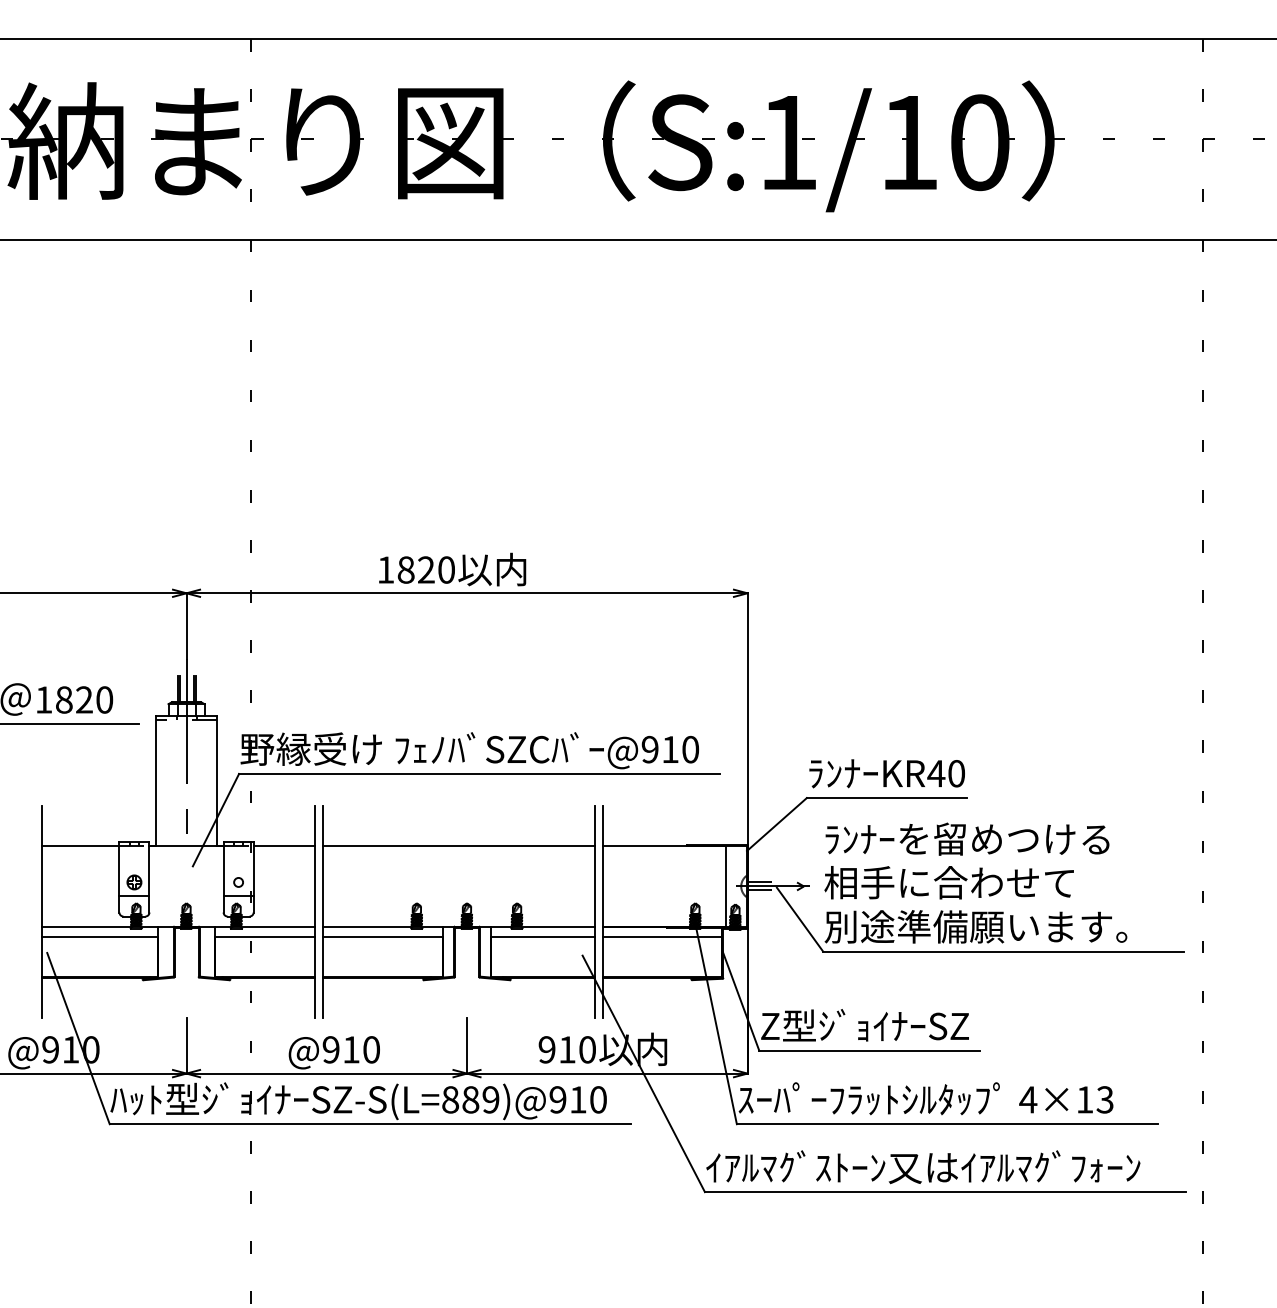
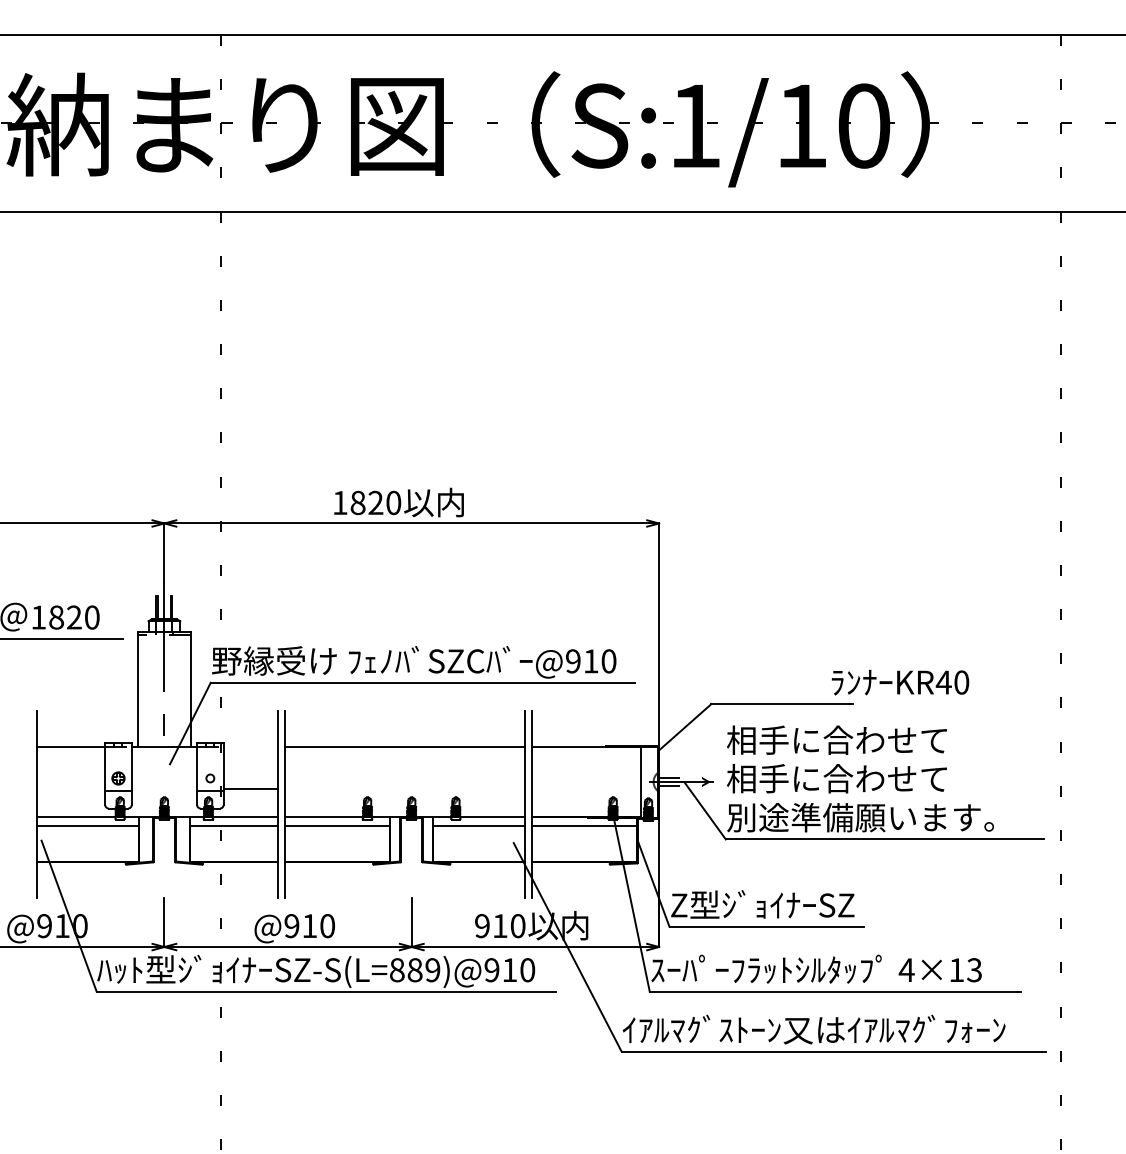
text: (886, 773) -> (899, 682), moved
text: (966, 838) -> (852, 739), ﾗﾝﾅｰを留めつける -> 相手に合わせて
line: (283, 846) -> (249, 789), moved

